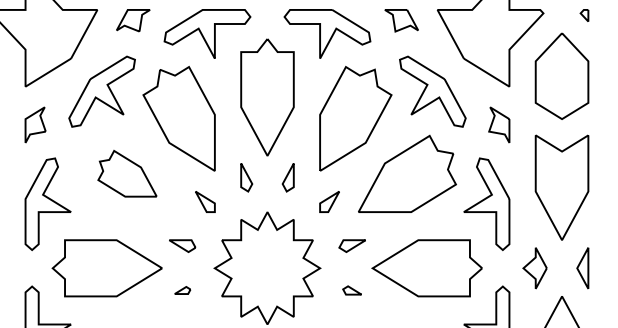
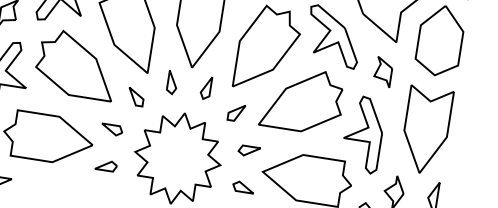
part: (127, 173) -> (76, 64), size x1.67
part: (182, 290) -> (106, 165), size x1.67
part: (351, 290) -> (242, 187), size x1.43

